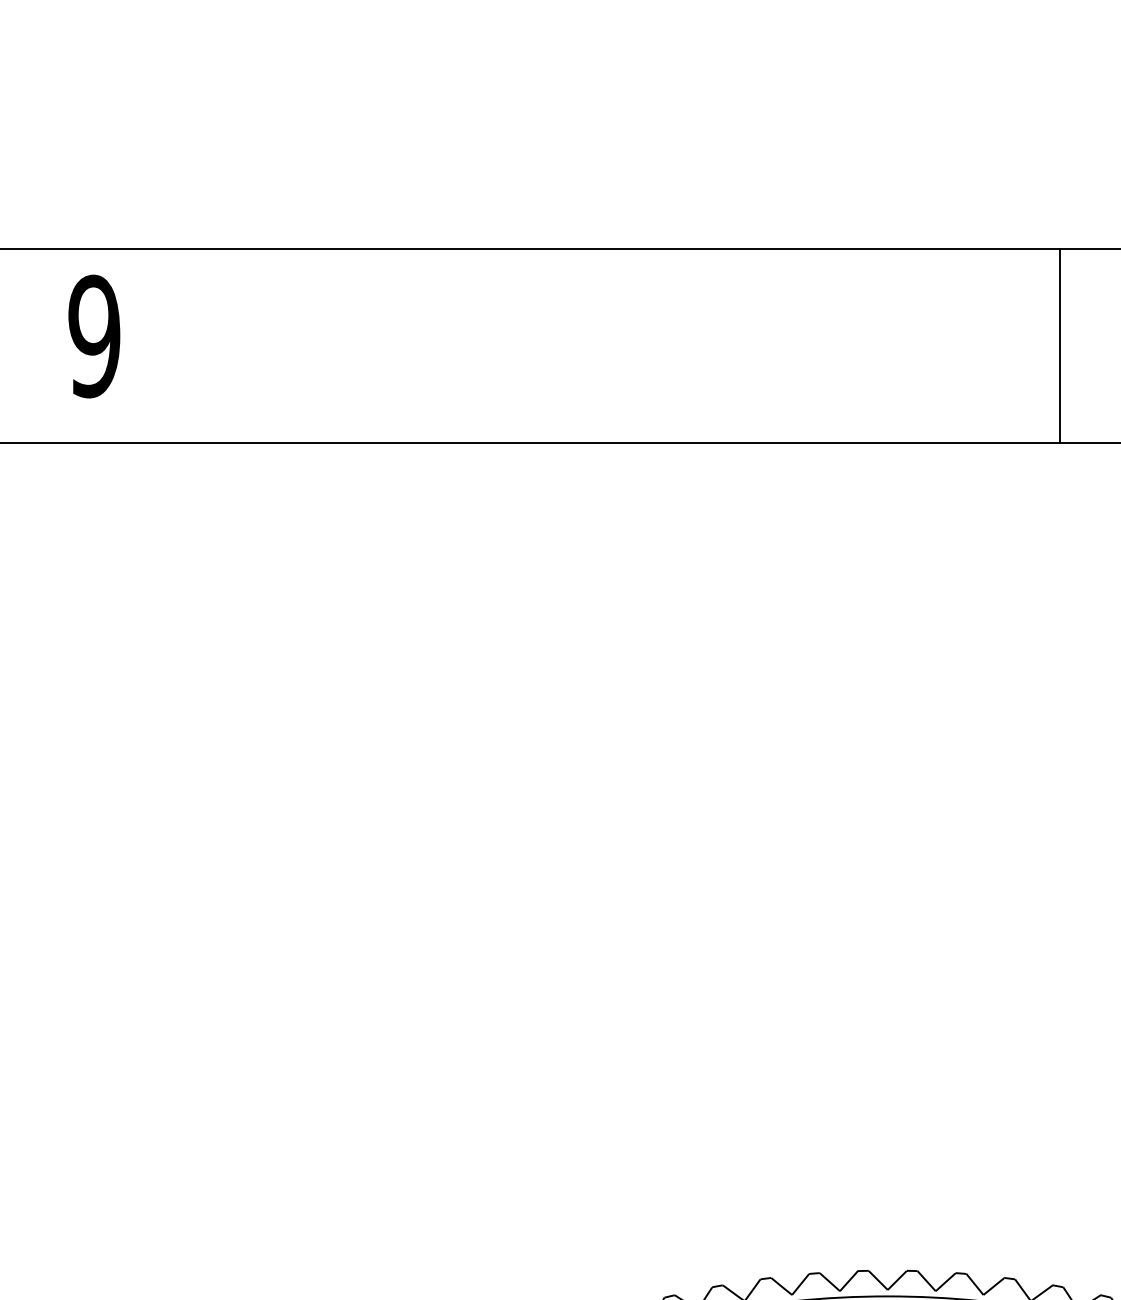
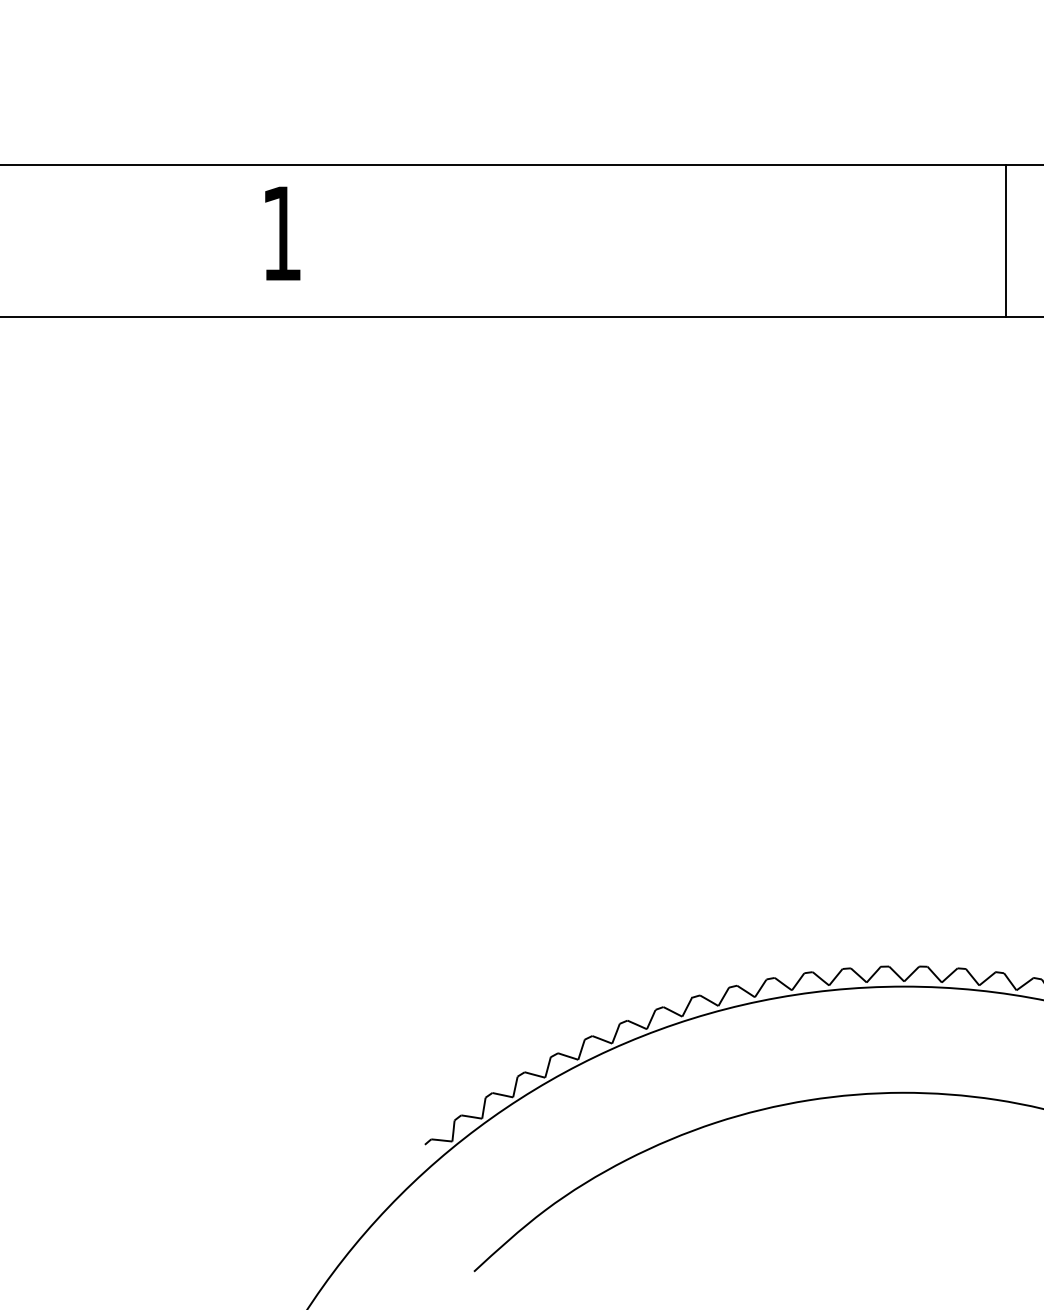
text: (93, 336) -> (281, 233), 9 -> 1
line: (1060, 345) -> (1006, 240), moved

